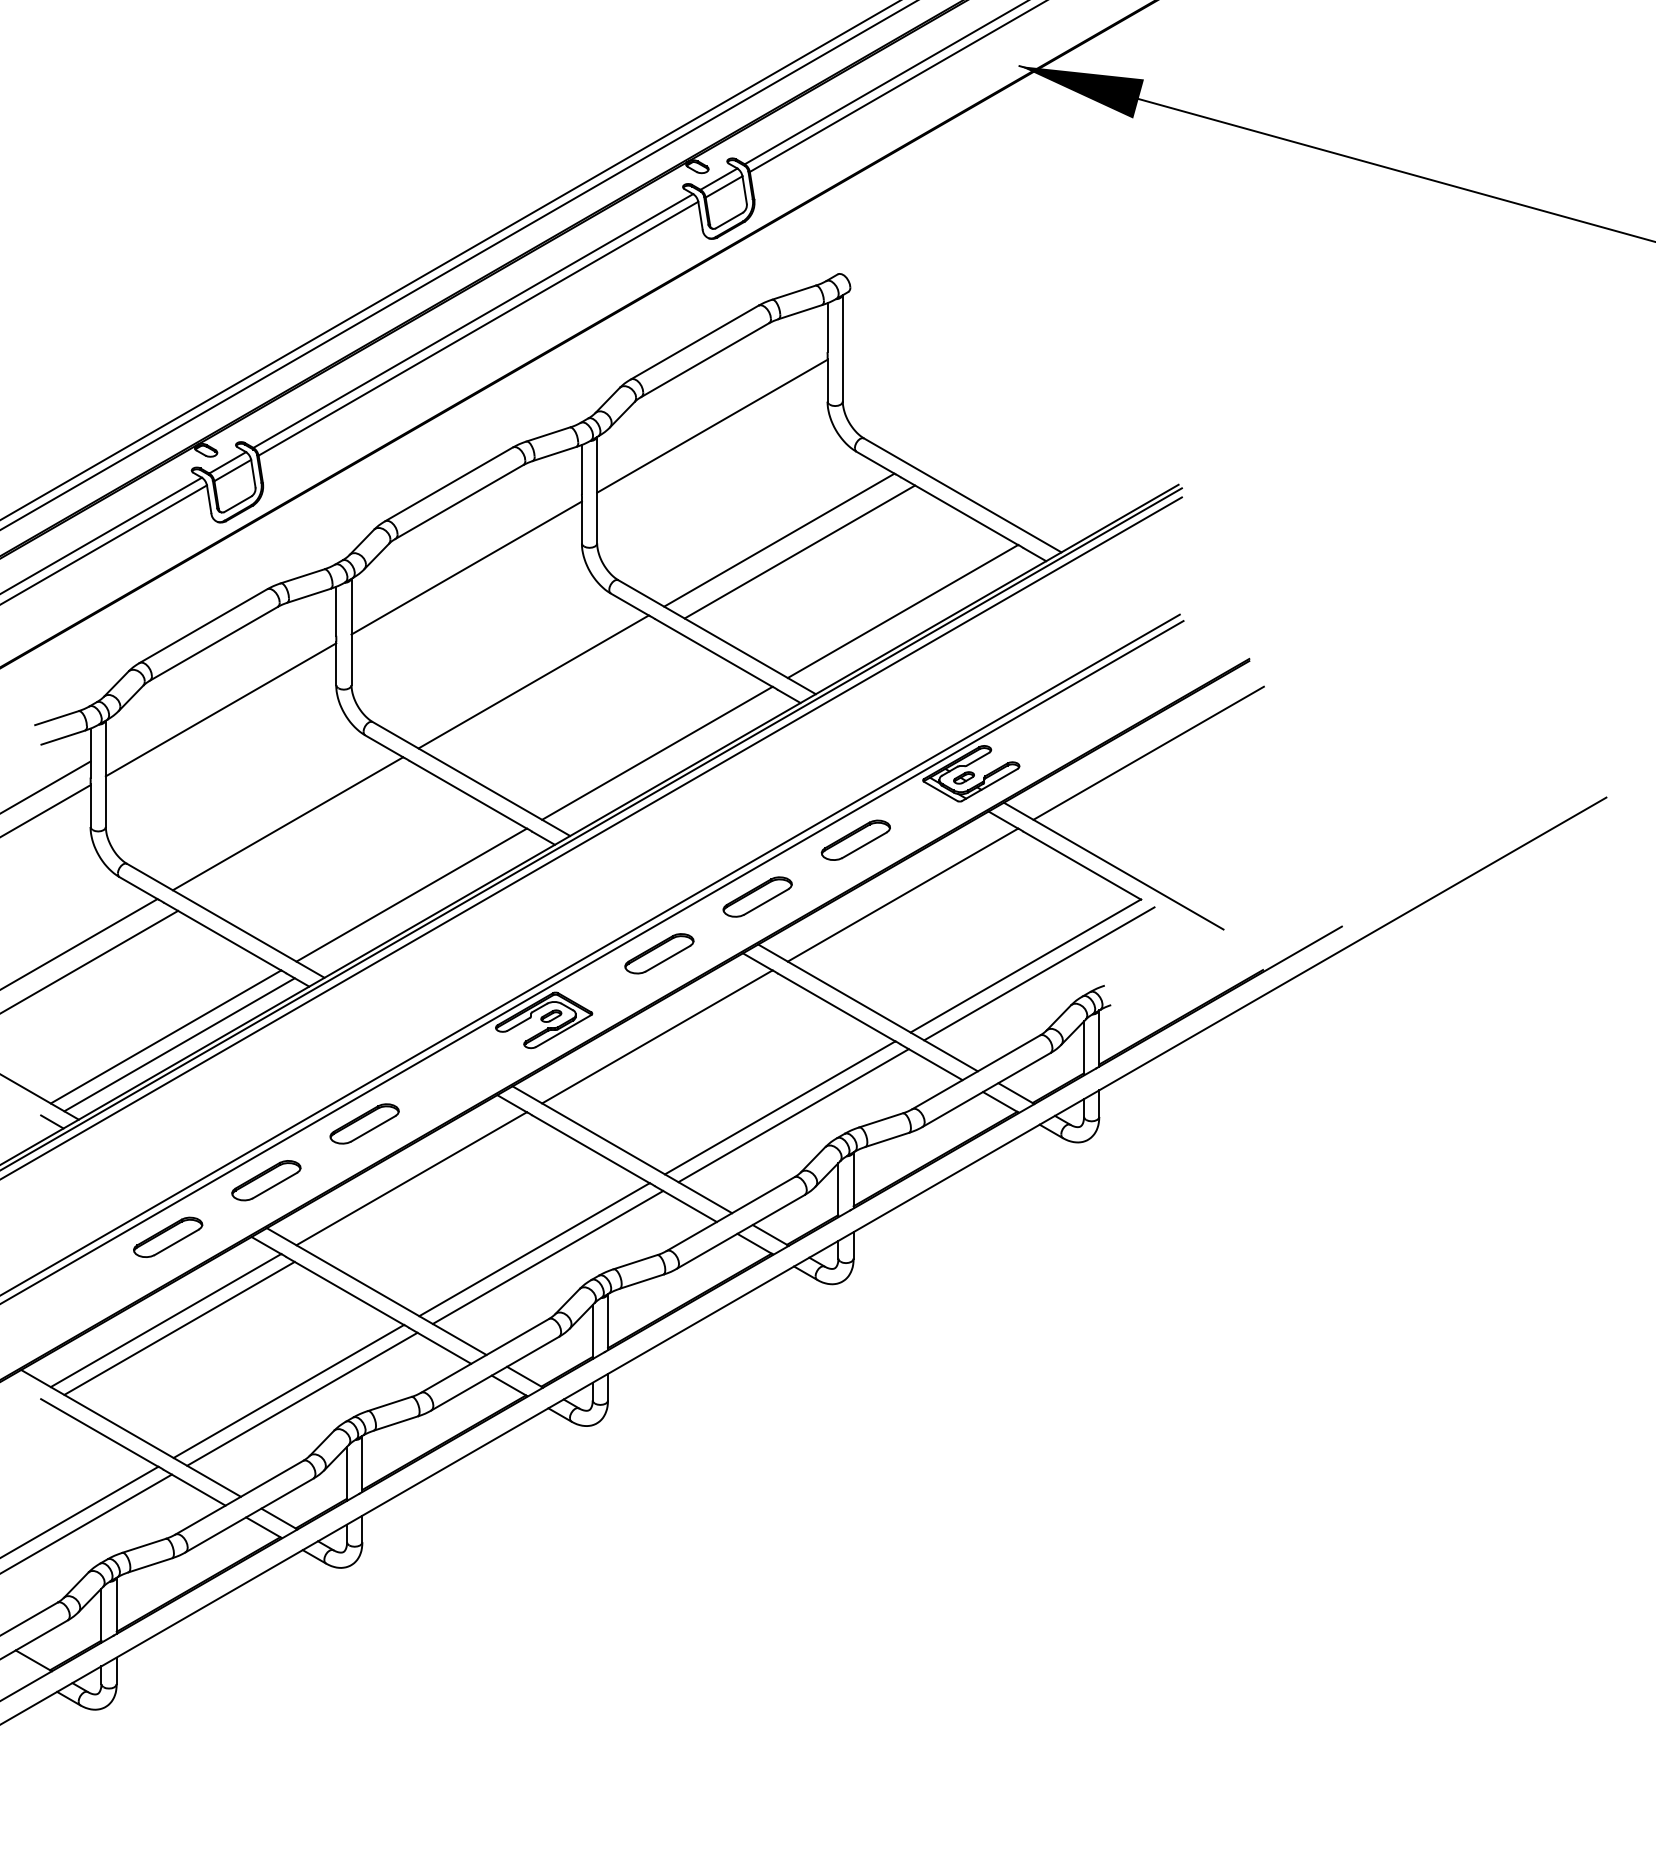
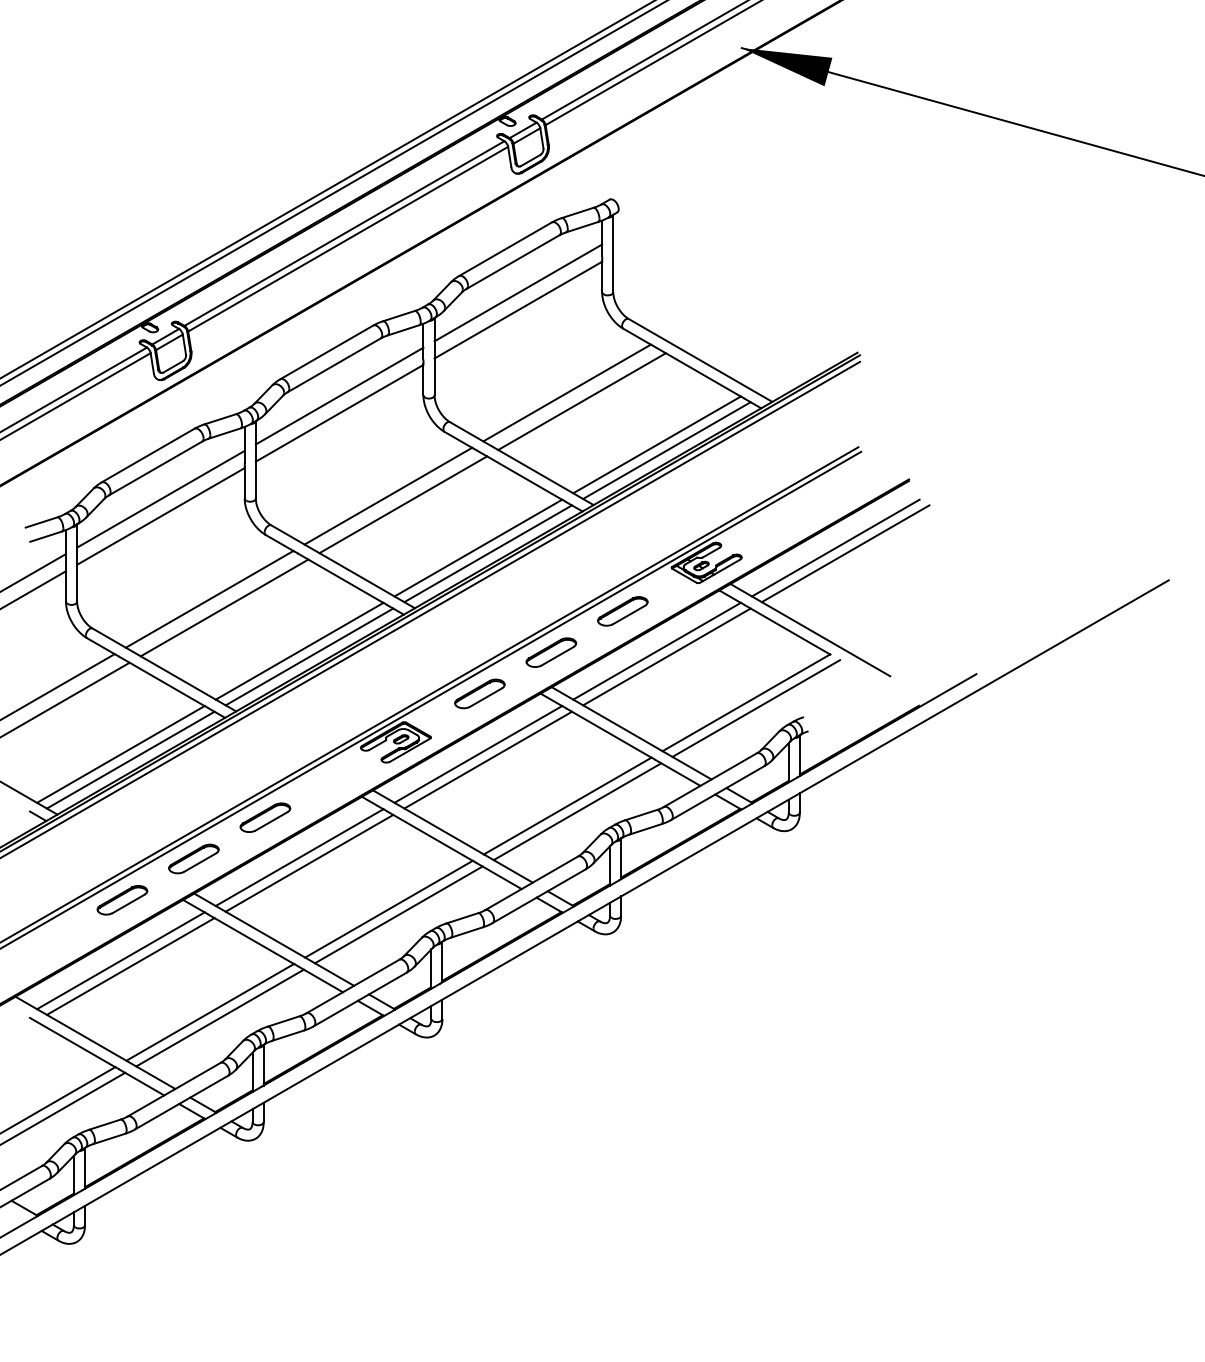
line: (712, 402) -> (518, 292), added
line: (466, 543) -> (339, 395), added
line: (915, 619) -> (666, 450), added
line: (220, 685) -> (160, 498), added
line: (554, 693) -> (403, 504), added
line: (671, 760) -> (488, 553), added
line: (1162, 760) -> (845, 553), added
line: (308, 834) -> (224, 607), added
line: (425, 902) -> (309, 656), added
line: (915, 902) -> (666, 656), added
line: (671, 1043) -> (488, 759), added
line: (425, 1185) -> (309, 862), added

